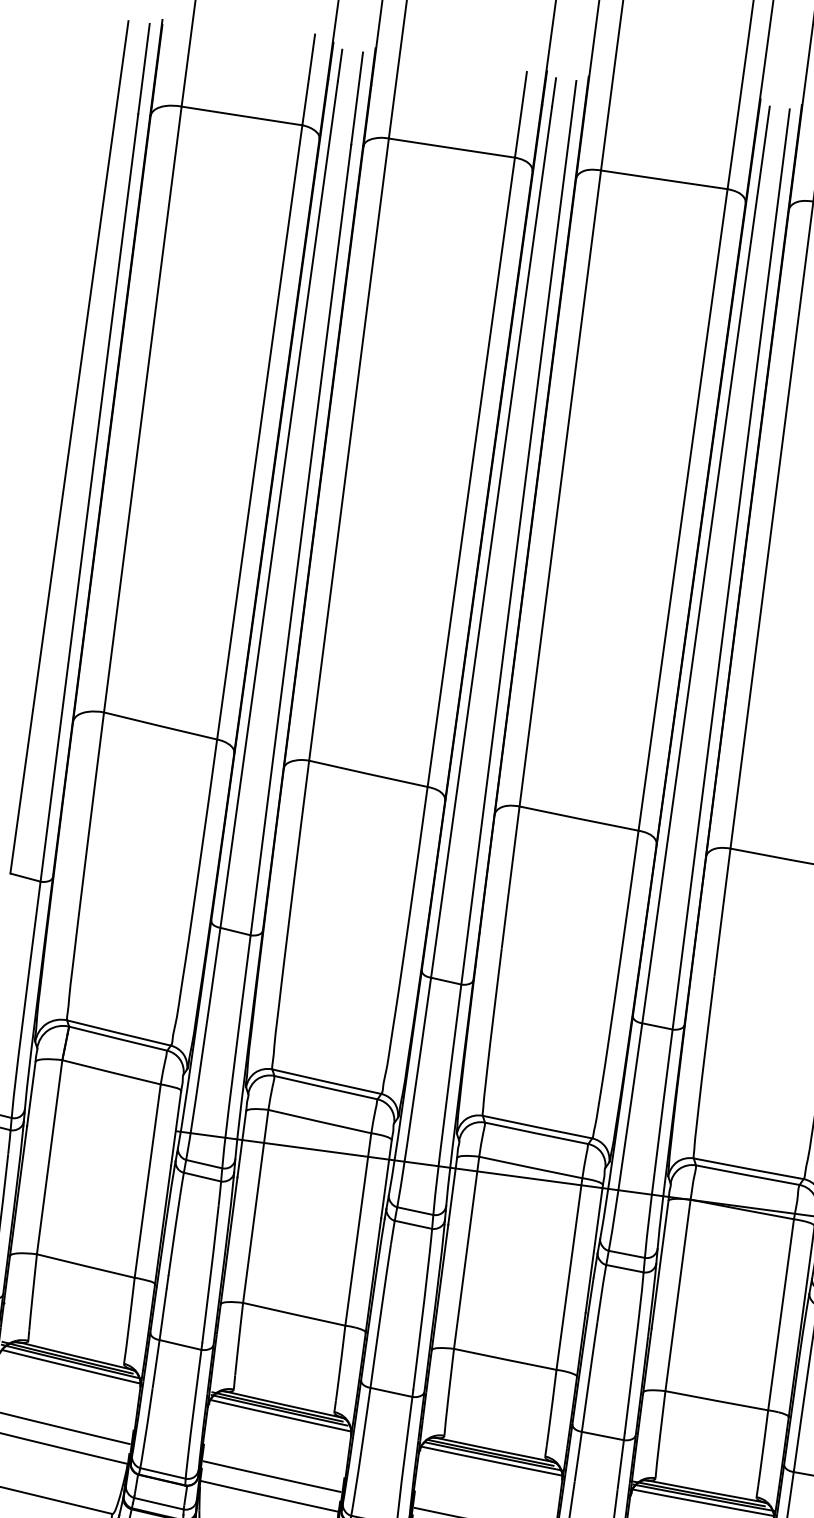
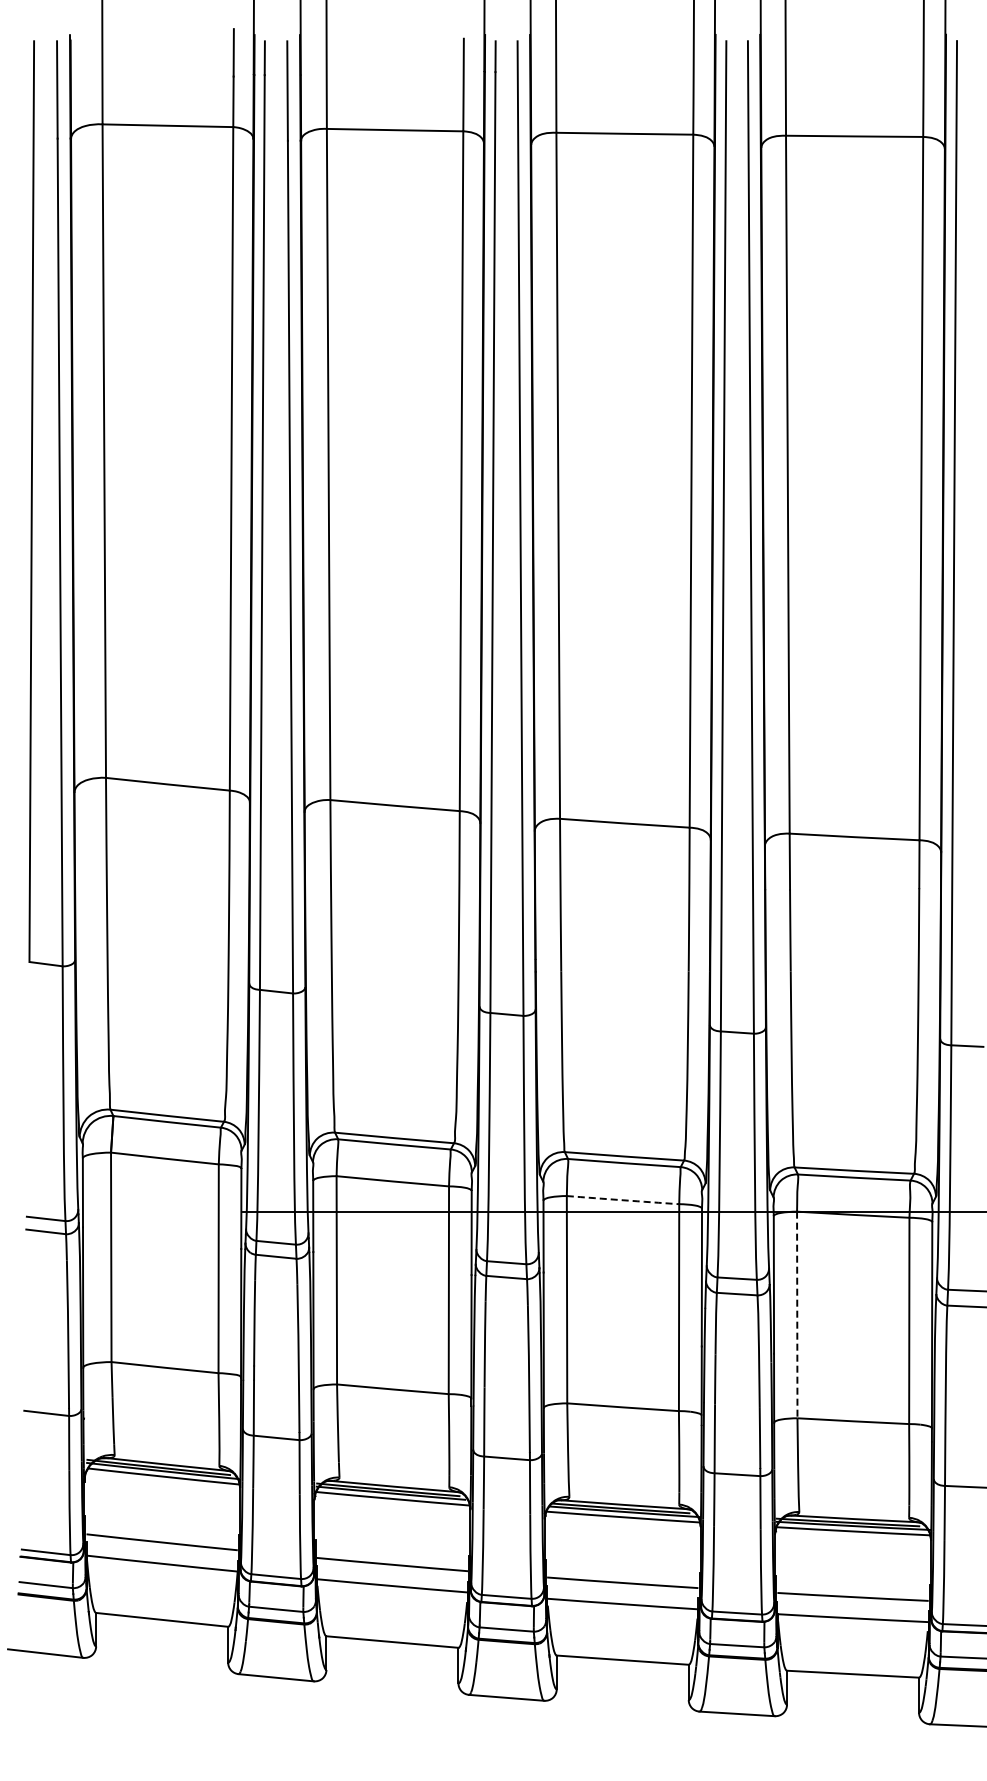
arc: (531, 1167) -> (623, 1200), solid -> dashed
line: (678, 1295) -> (797, 1315), solid -> dashed

